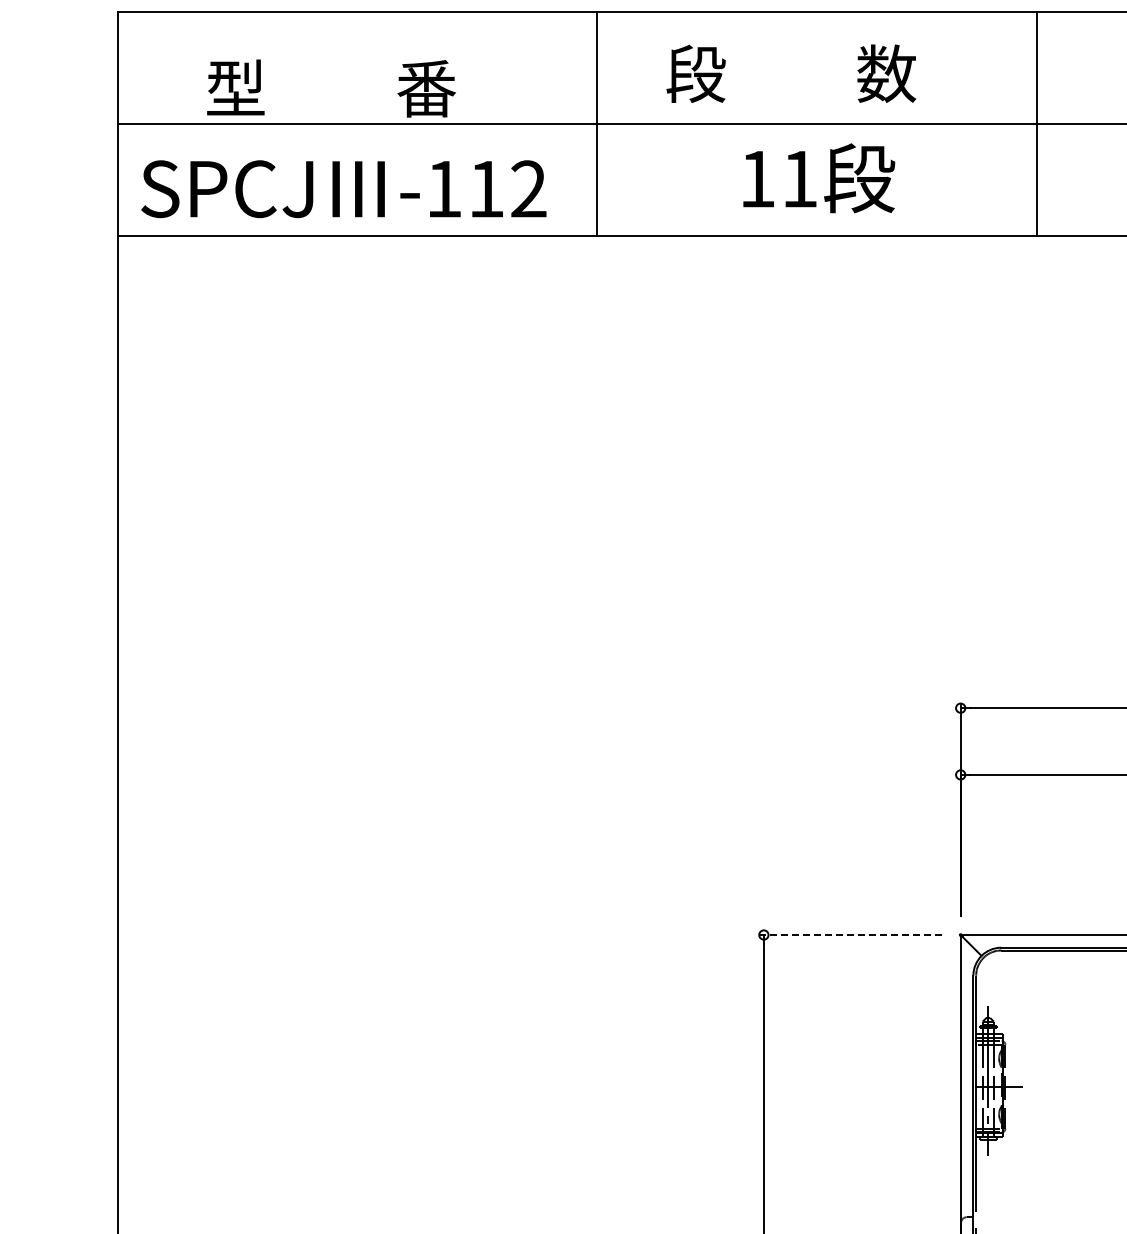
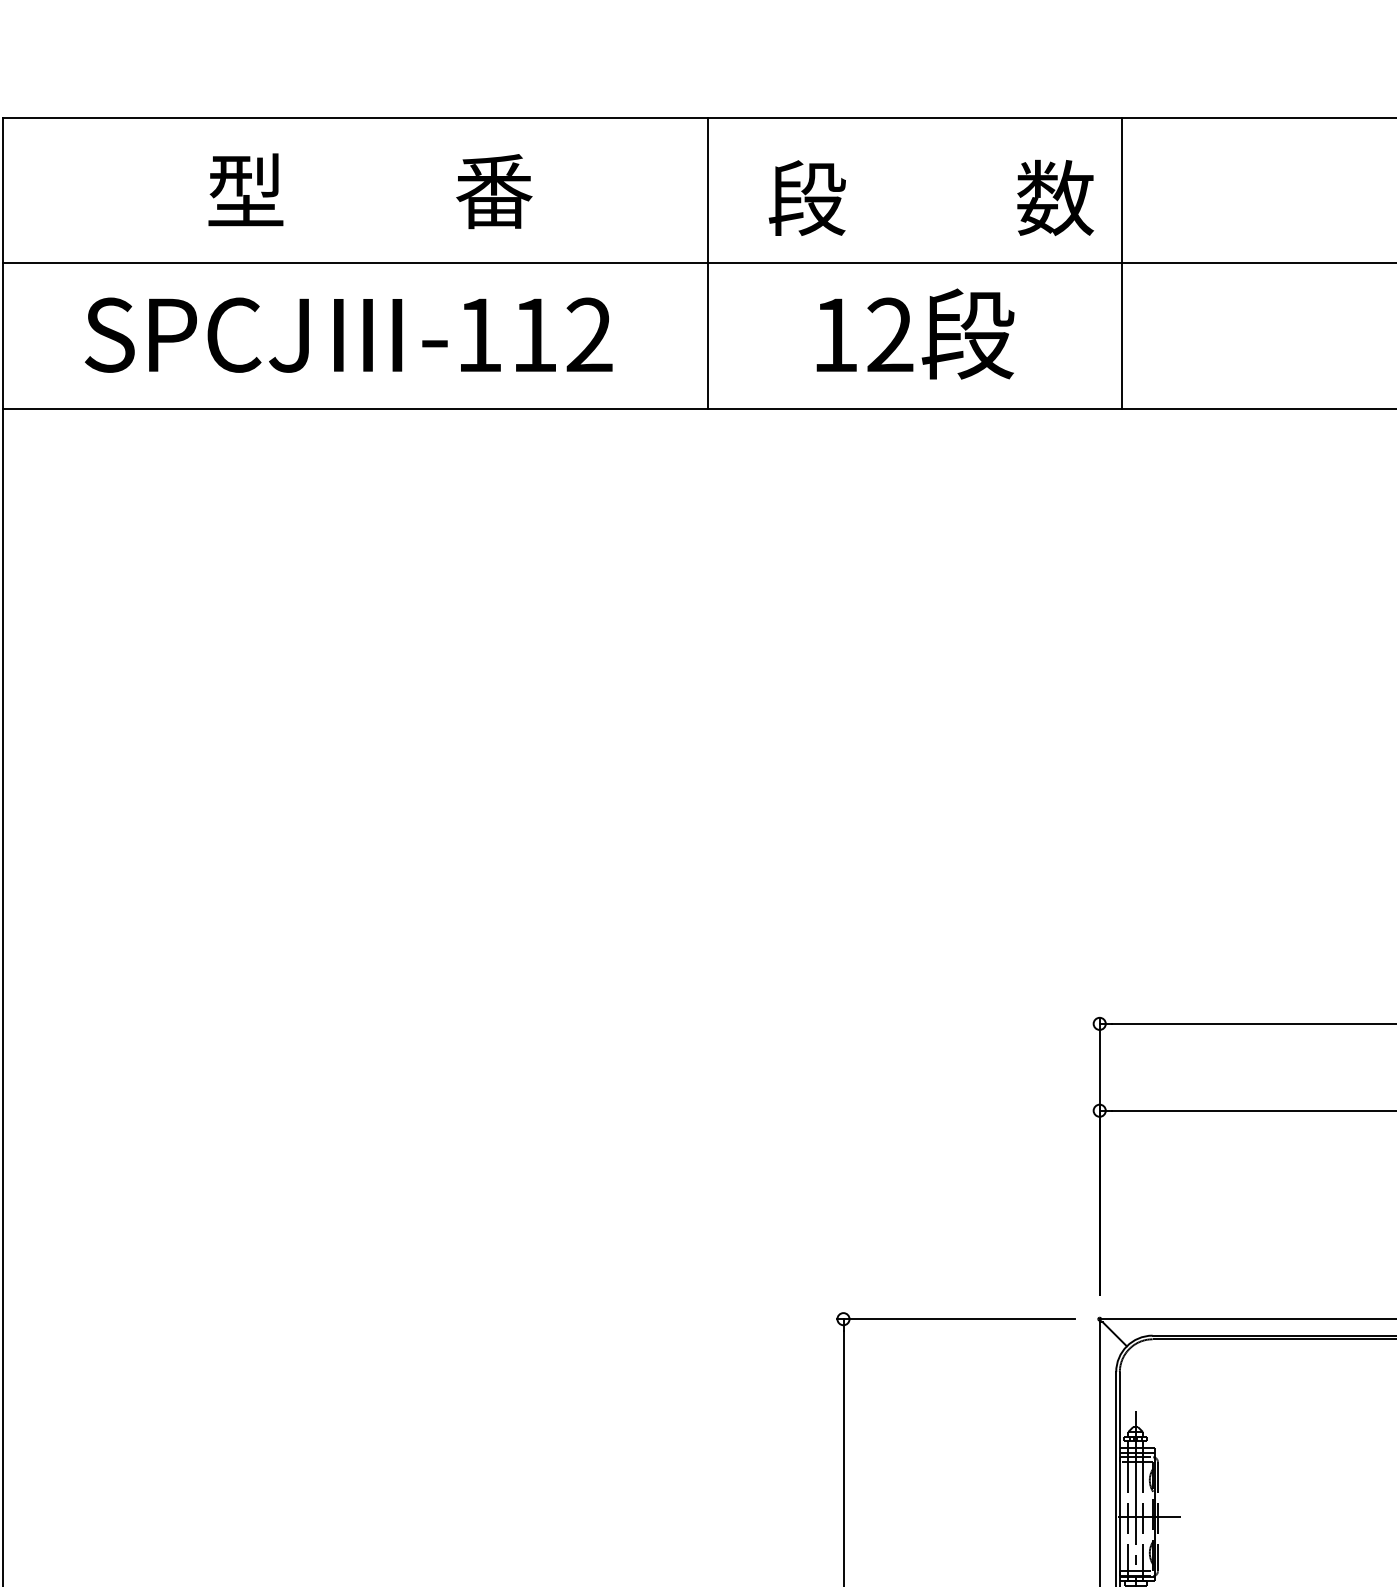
text: (791, 73) -> (931, 197), moved
text: (331, 88) -> (370, 191), moved
line: (597, 123) -> (708, 262), moved
line: (1037, 123) -> (1122, 262), moved
text: (799, 178) -> (889, 334), 11 -> 12
text: (343, 189) -> (348, 335), moved
line: (850, 935) -> (956, 1319), dashed -> solid

